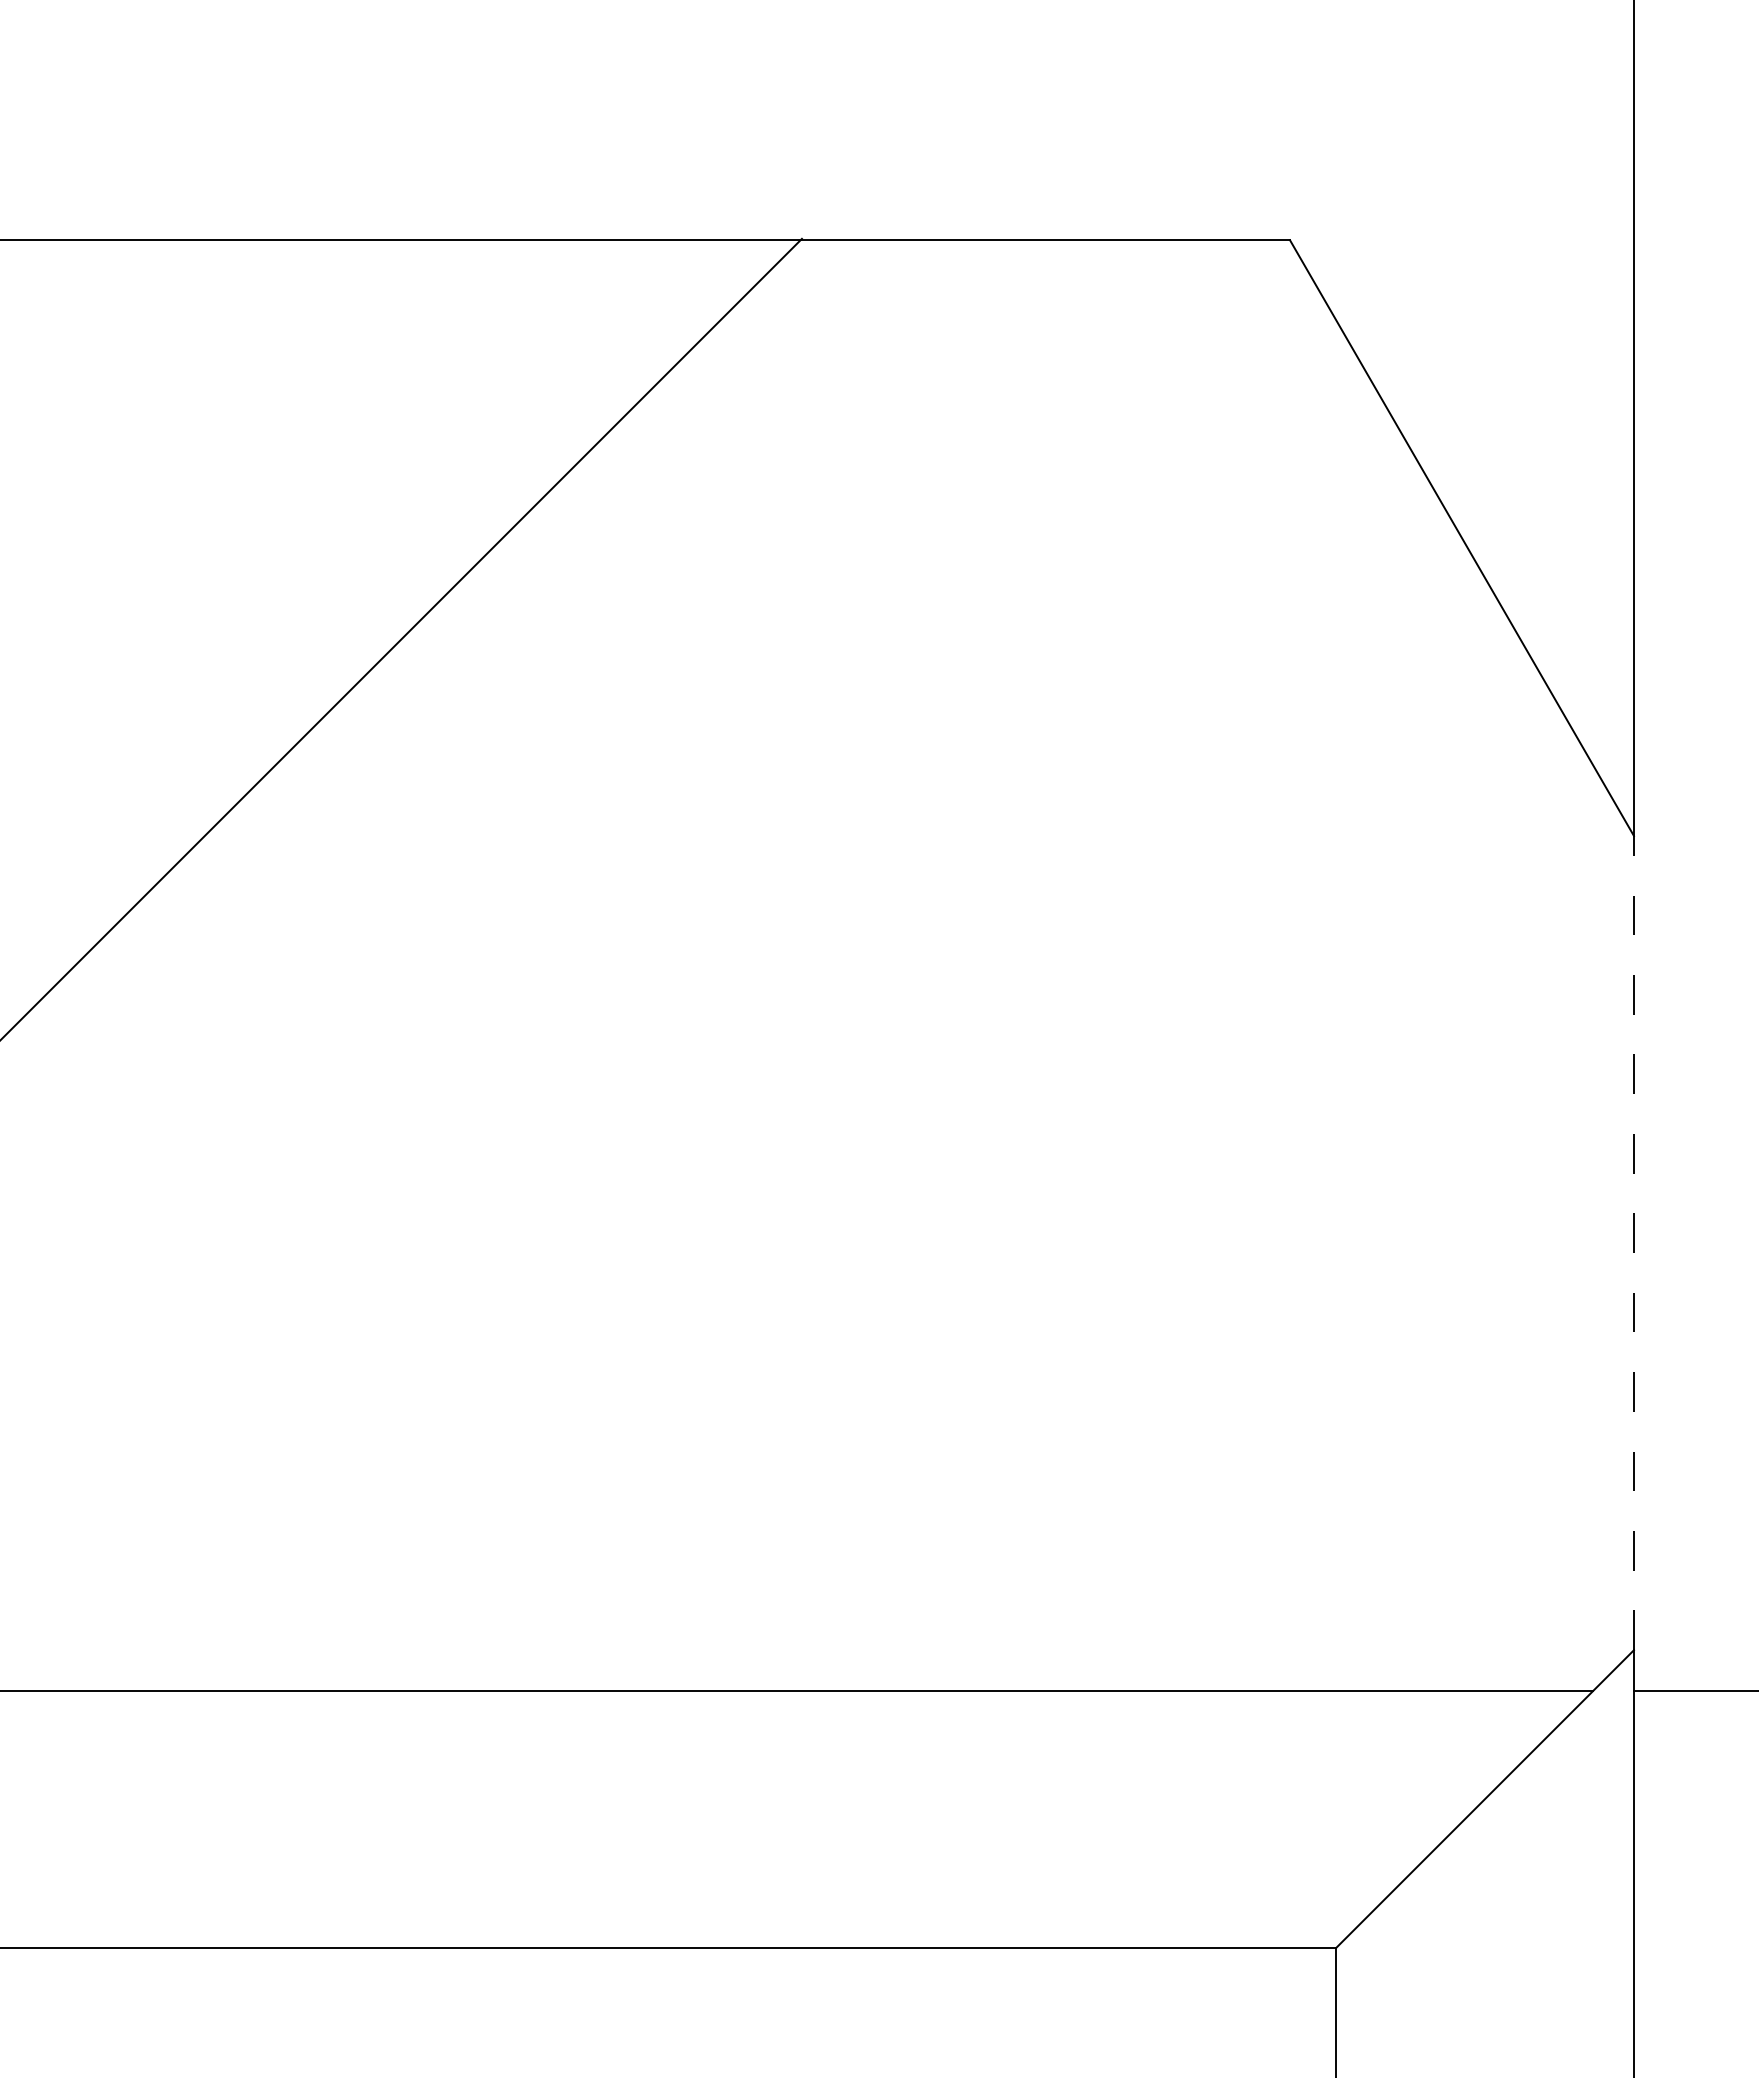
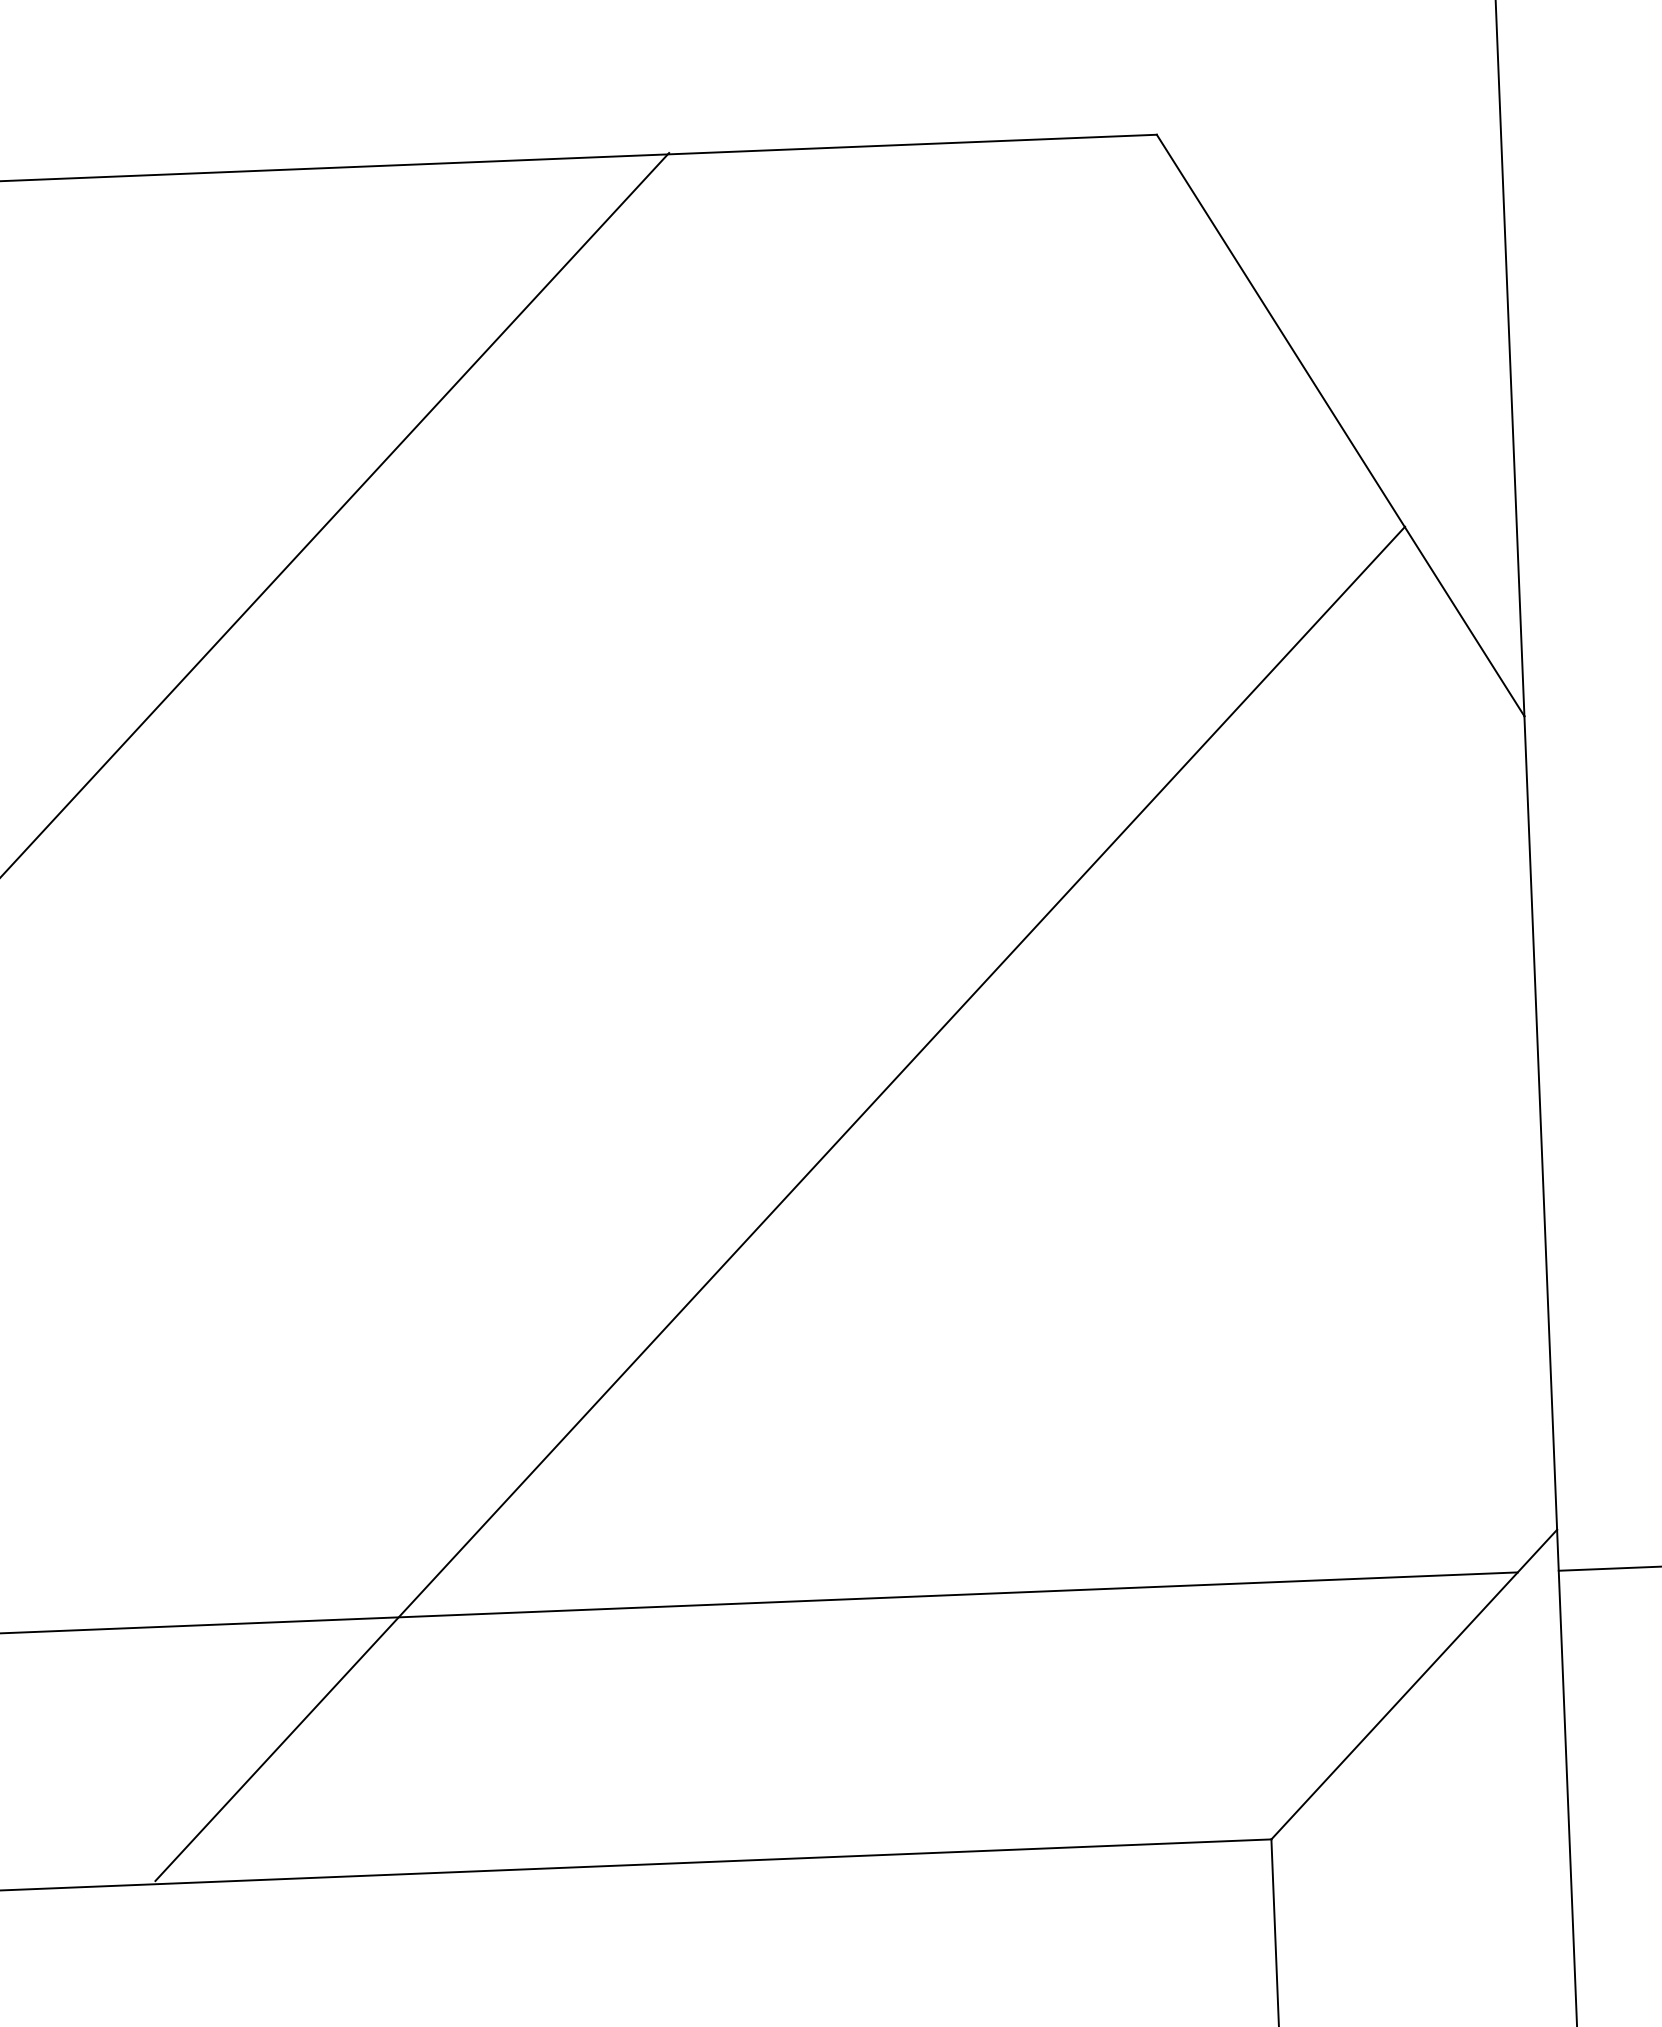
line: (1633, 1242) -> (1540, 1122), dashed -> solid
line: (870, 1292) -> (779, 1203), added

